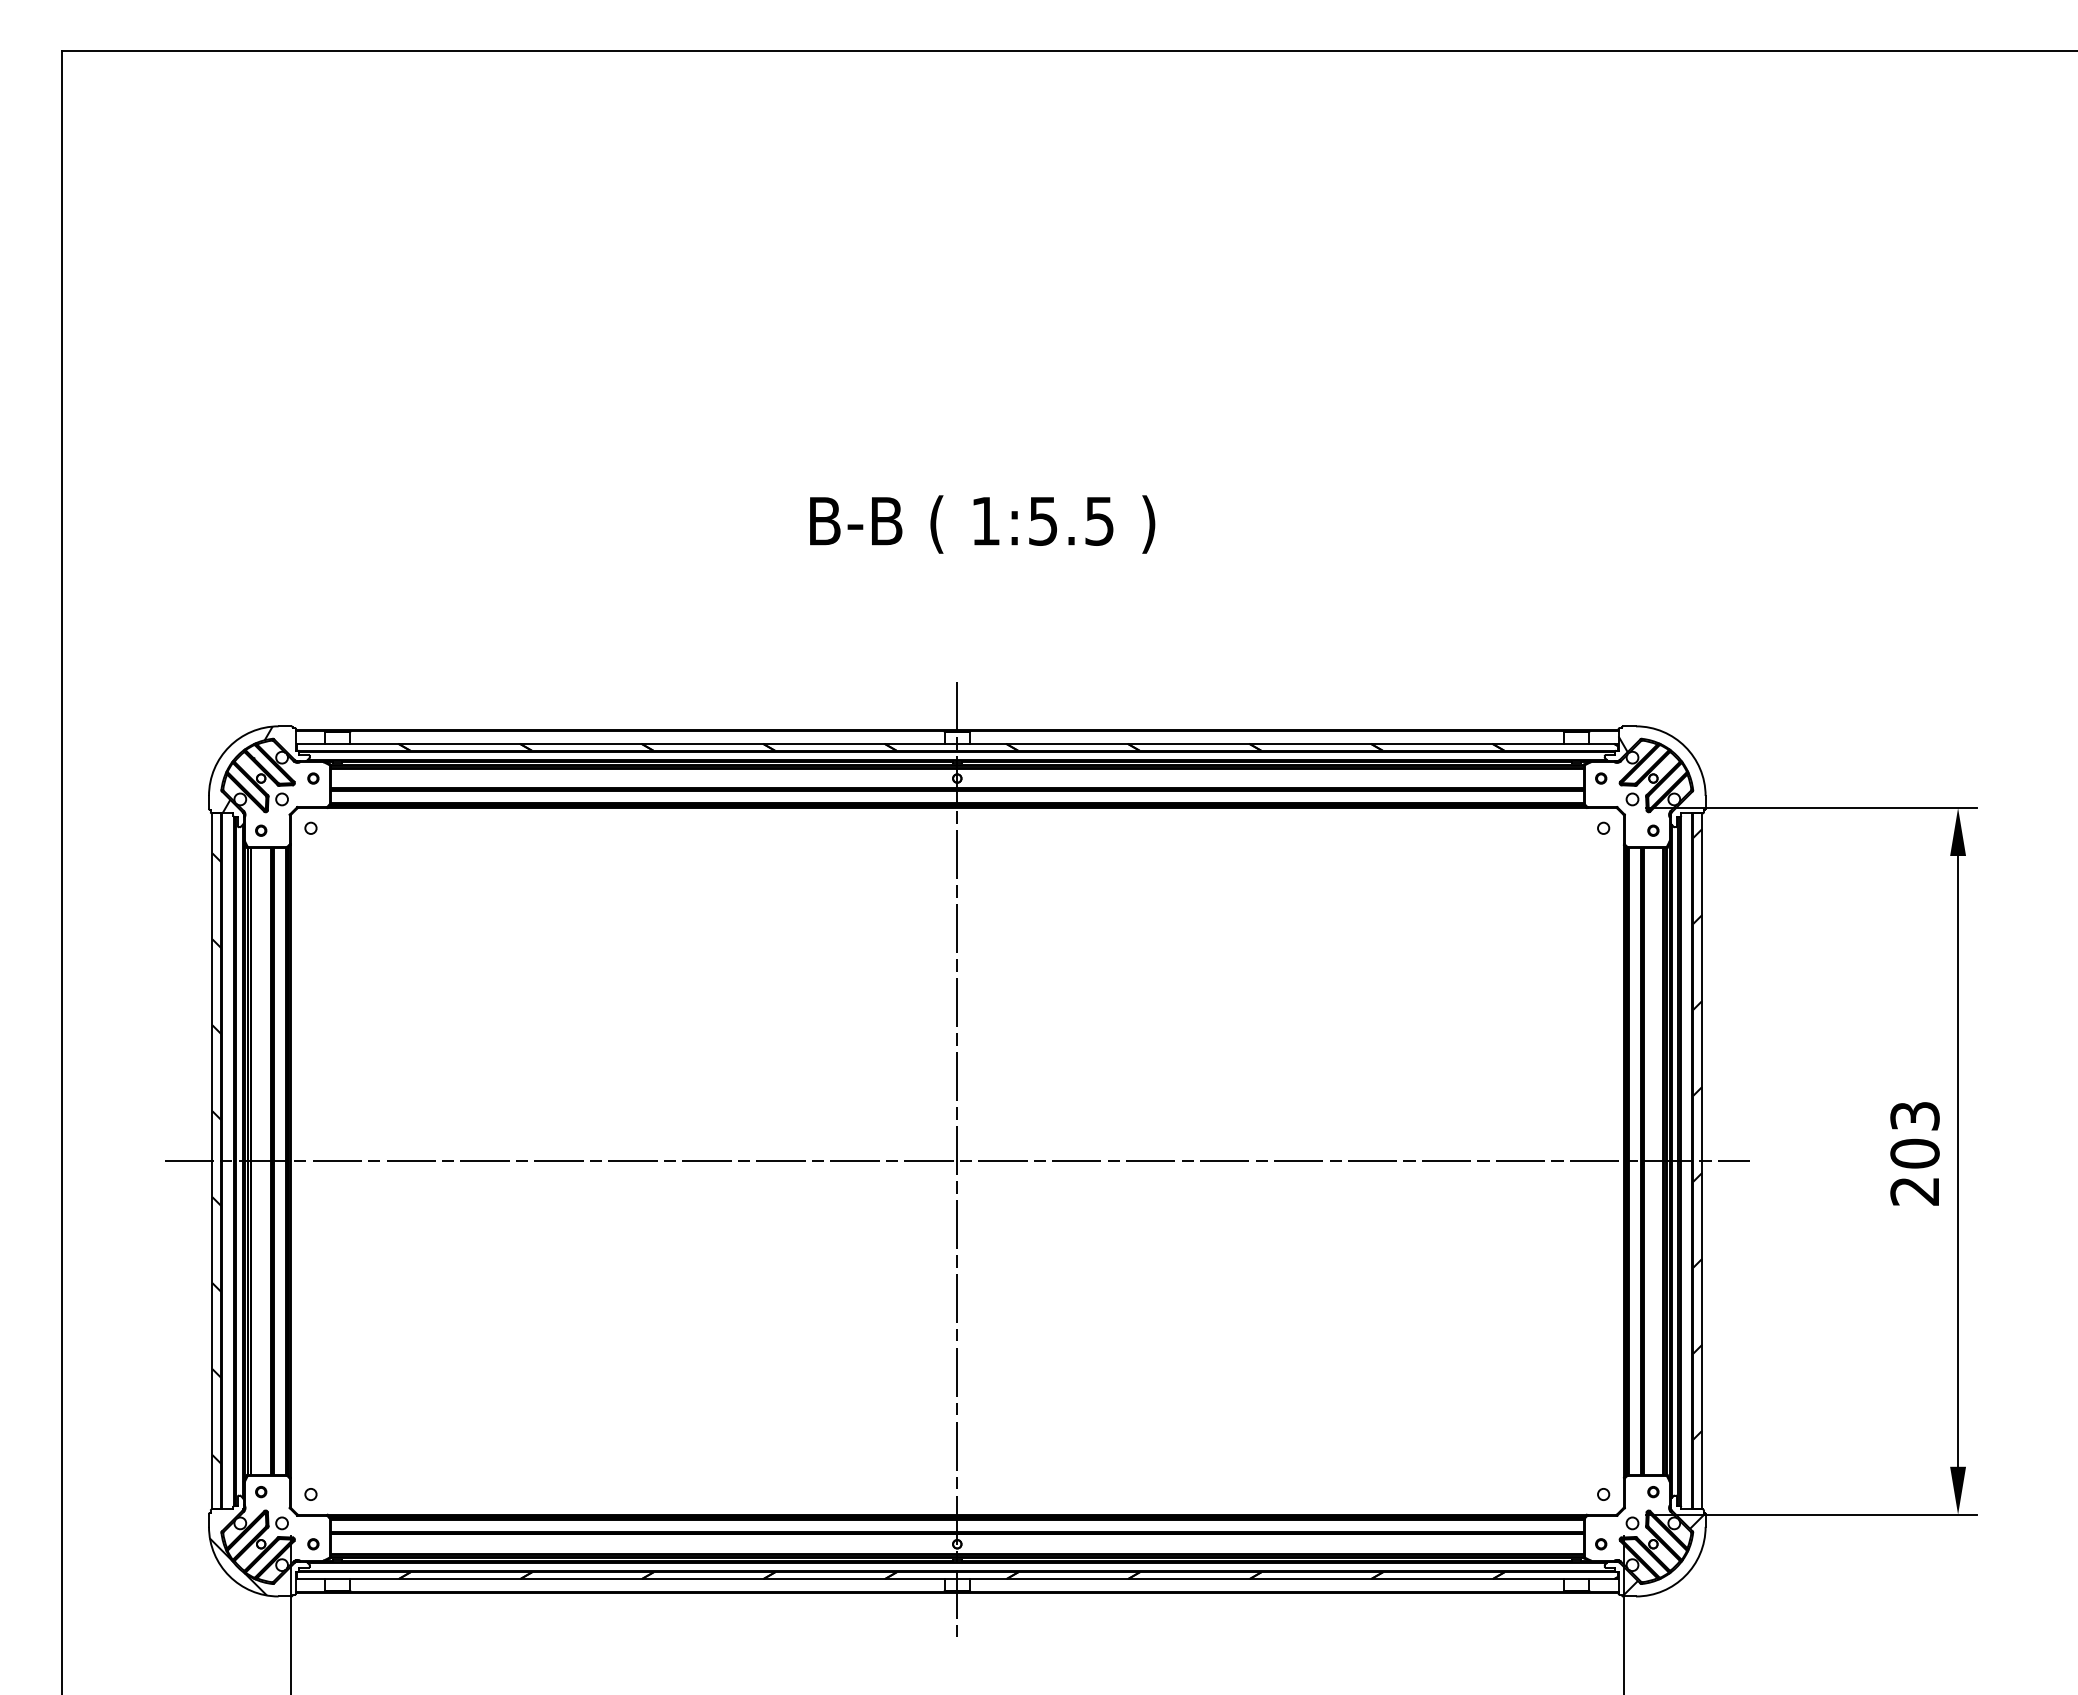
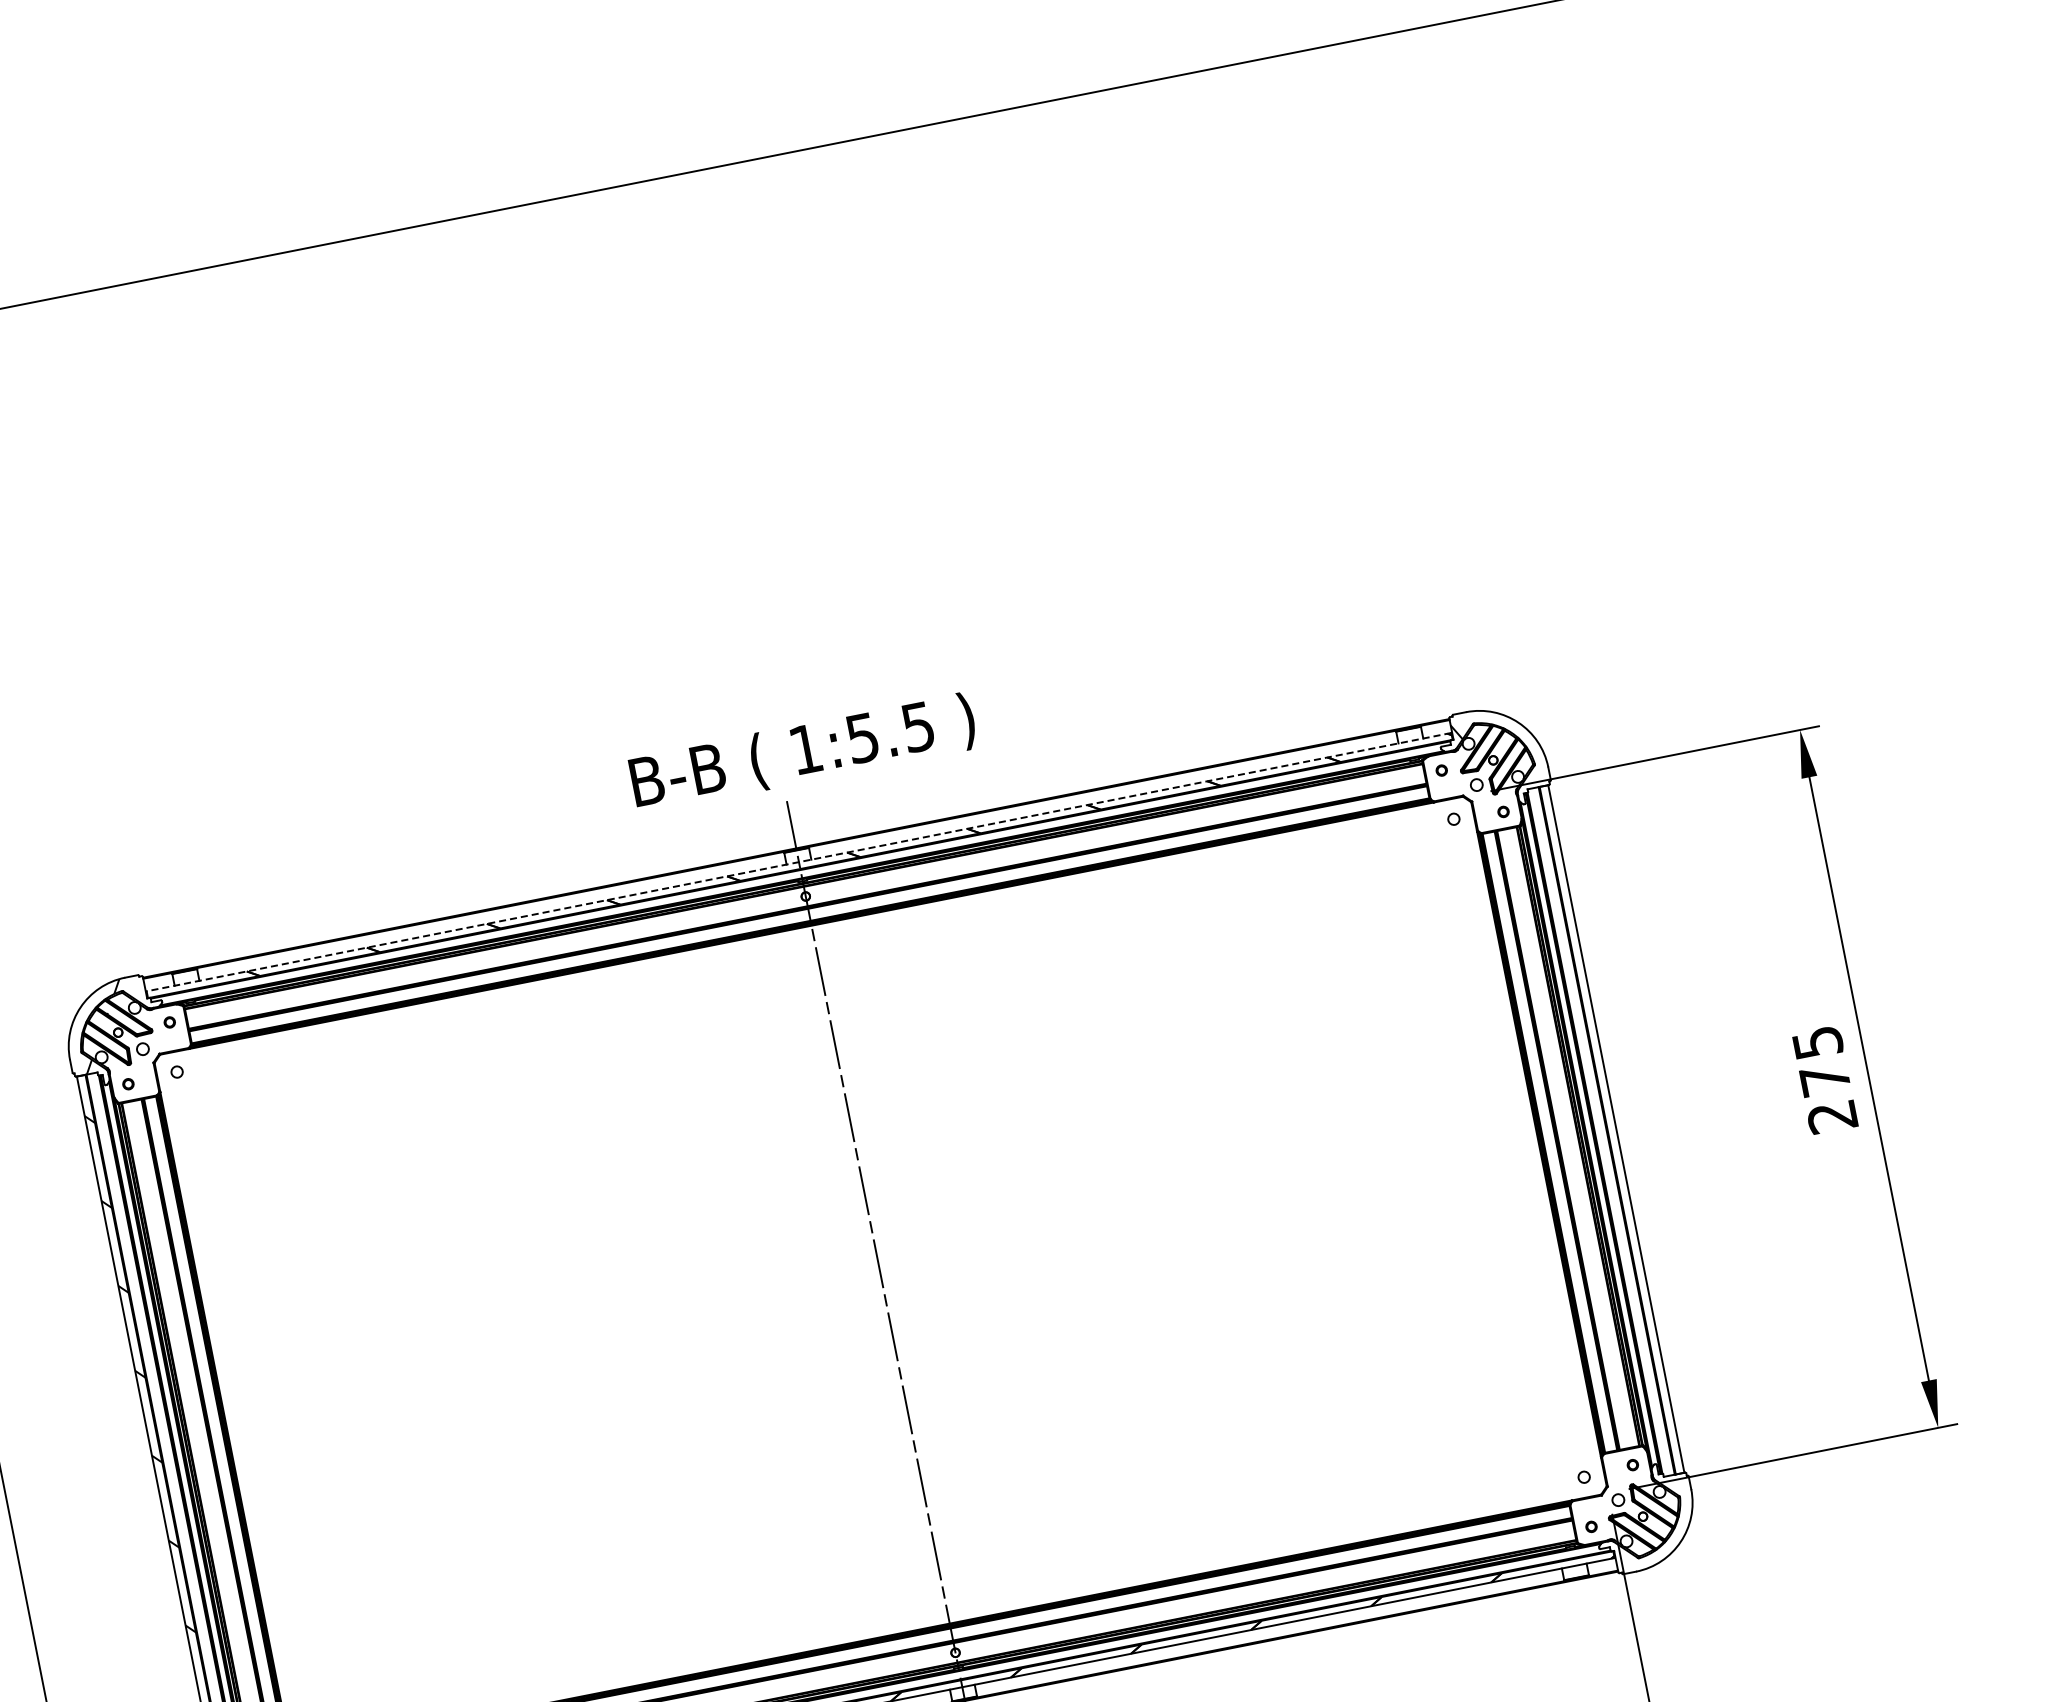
text: (982, 524) -> (803, 753), moved
line: (956, 743) -> (798, 862), solid -> dashed
hatch: (1697, 1134) -> (1606, 1103), removed
text: (1914, 1135) -> (1821, 1061), 203 -> 275
line: (956, 1161) -> (879, 1274), removed
hatch: (1663, 1554) -> (1655, 1524), removed

